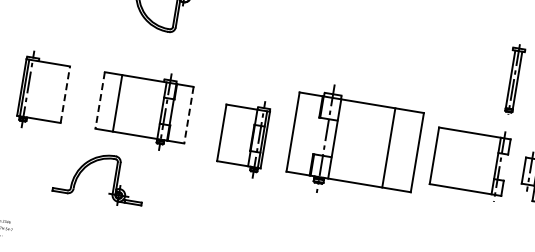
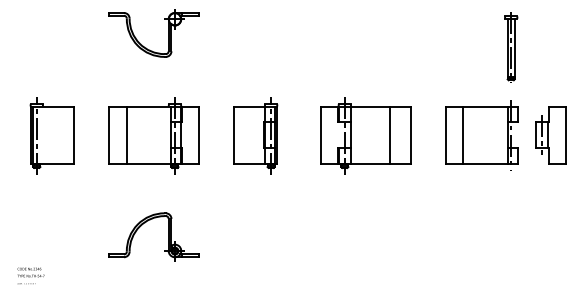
line: (65, 94) -> (74, 134), dashed -> solid
line: (100, 100) -> (109, 135), dashed -> solid
line: (188, 115) -> (198, 135), dashed -> solid
part: (243, 136) -> (255, 135), moved
part: (354, 143) -> (365, 135), size x0.71
line: (452, 158) -> (463, 134), added
part: (114, 179) -> (168, 236), moved

